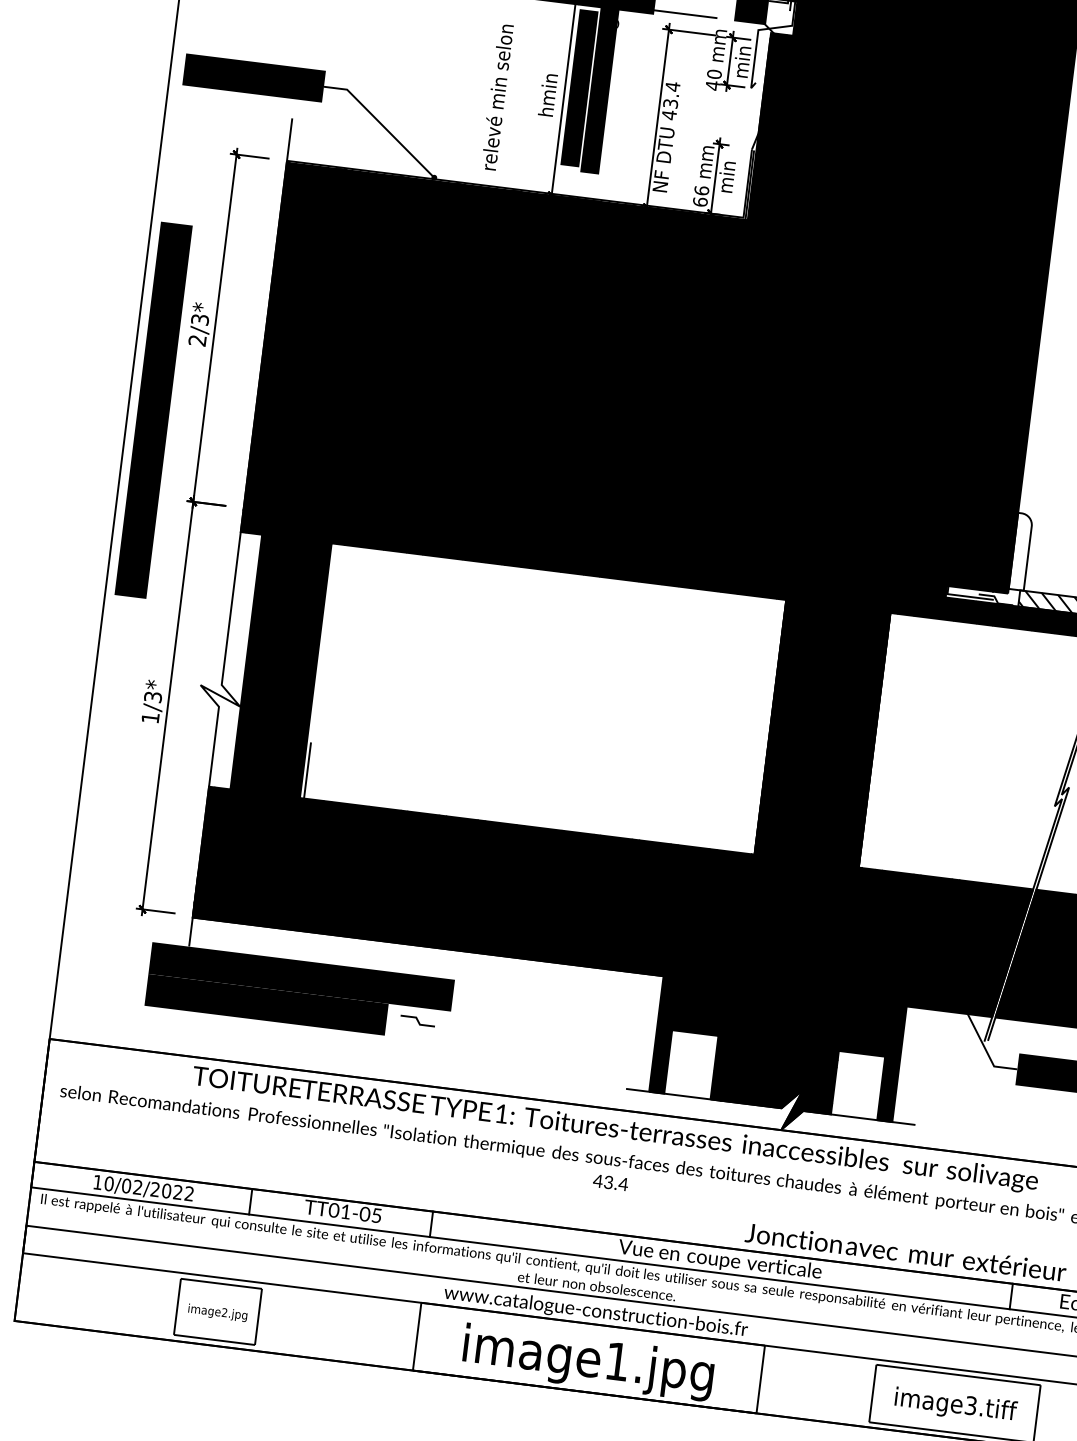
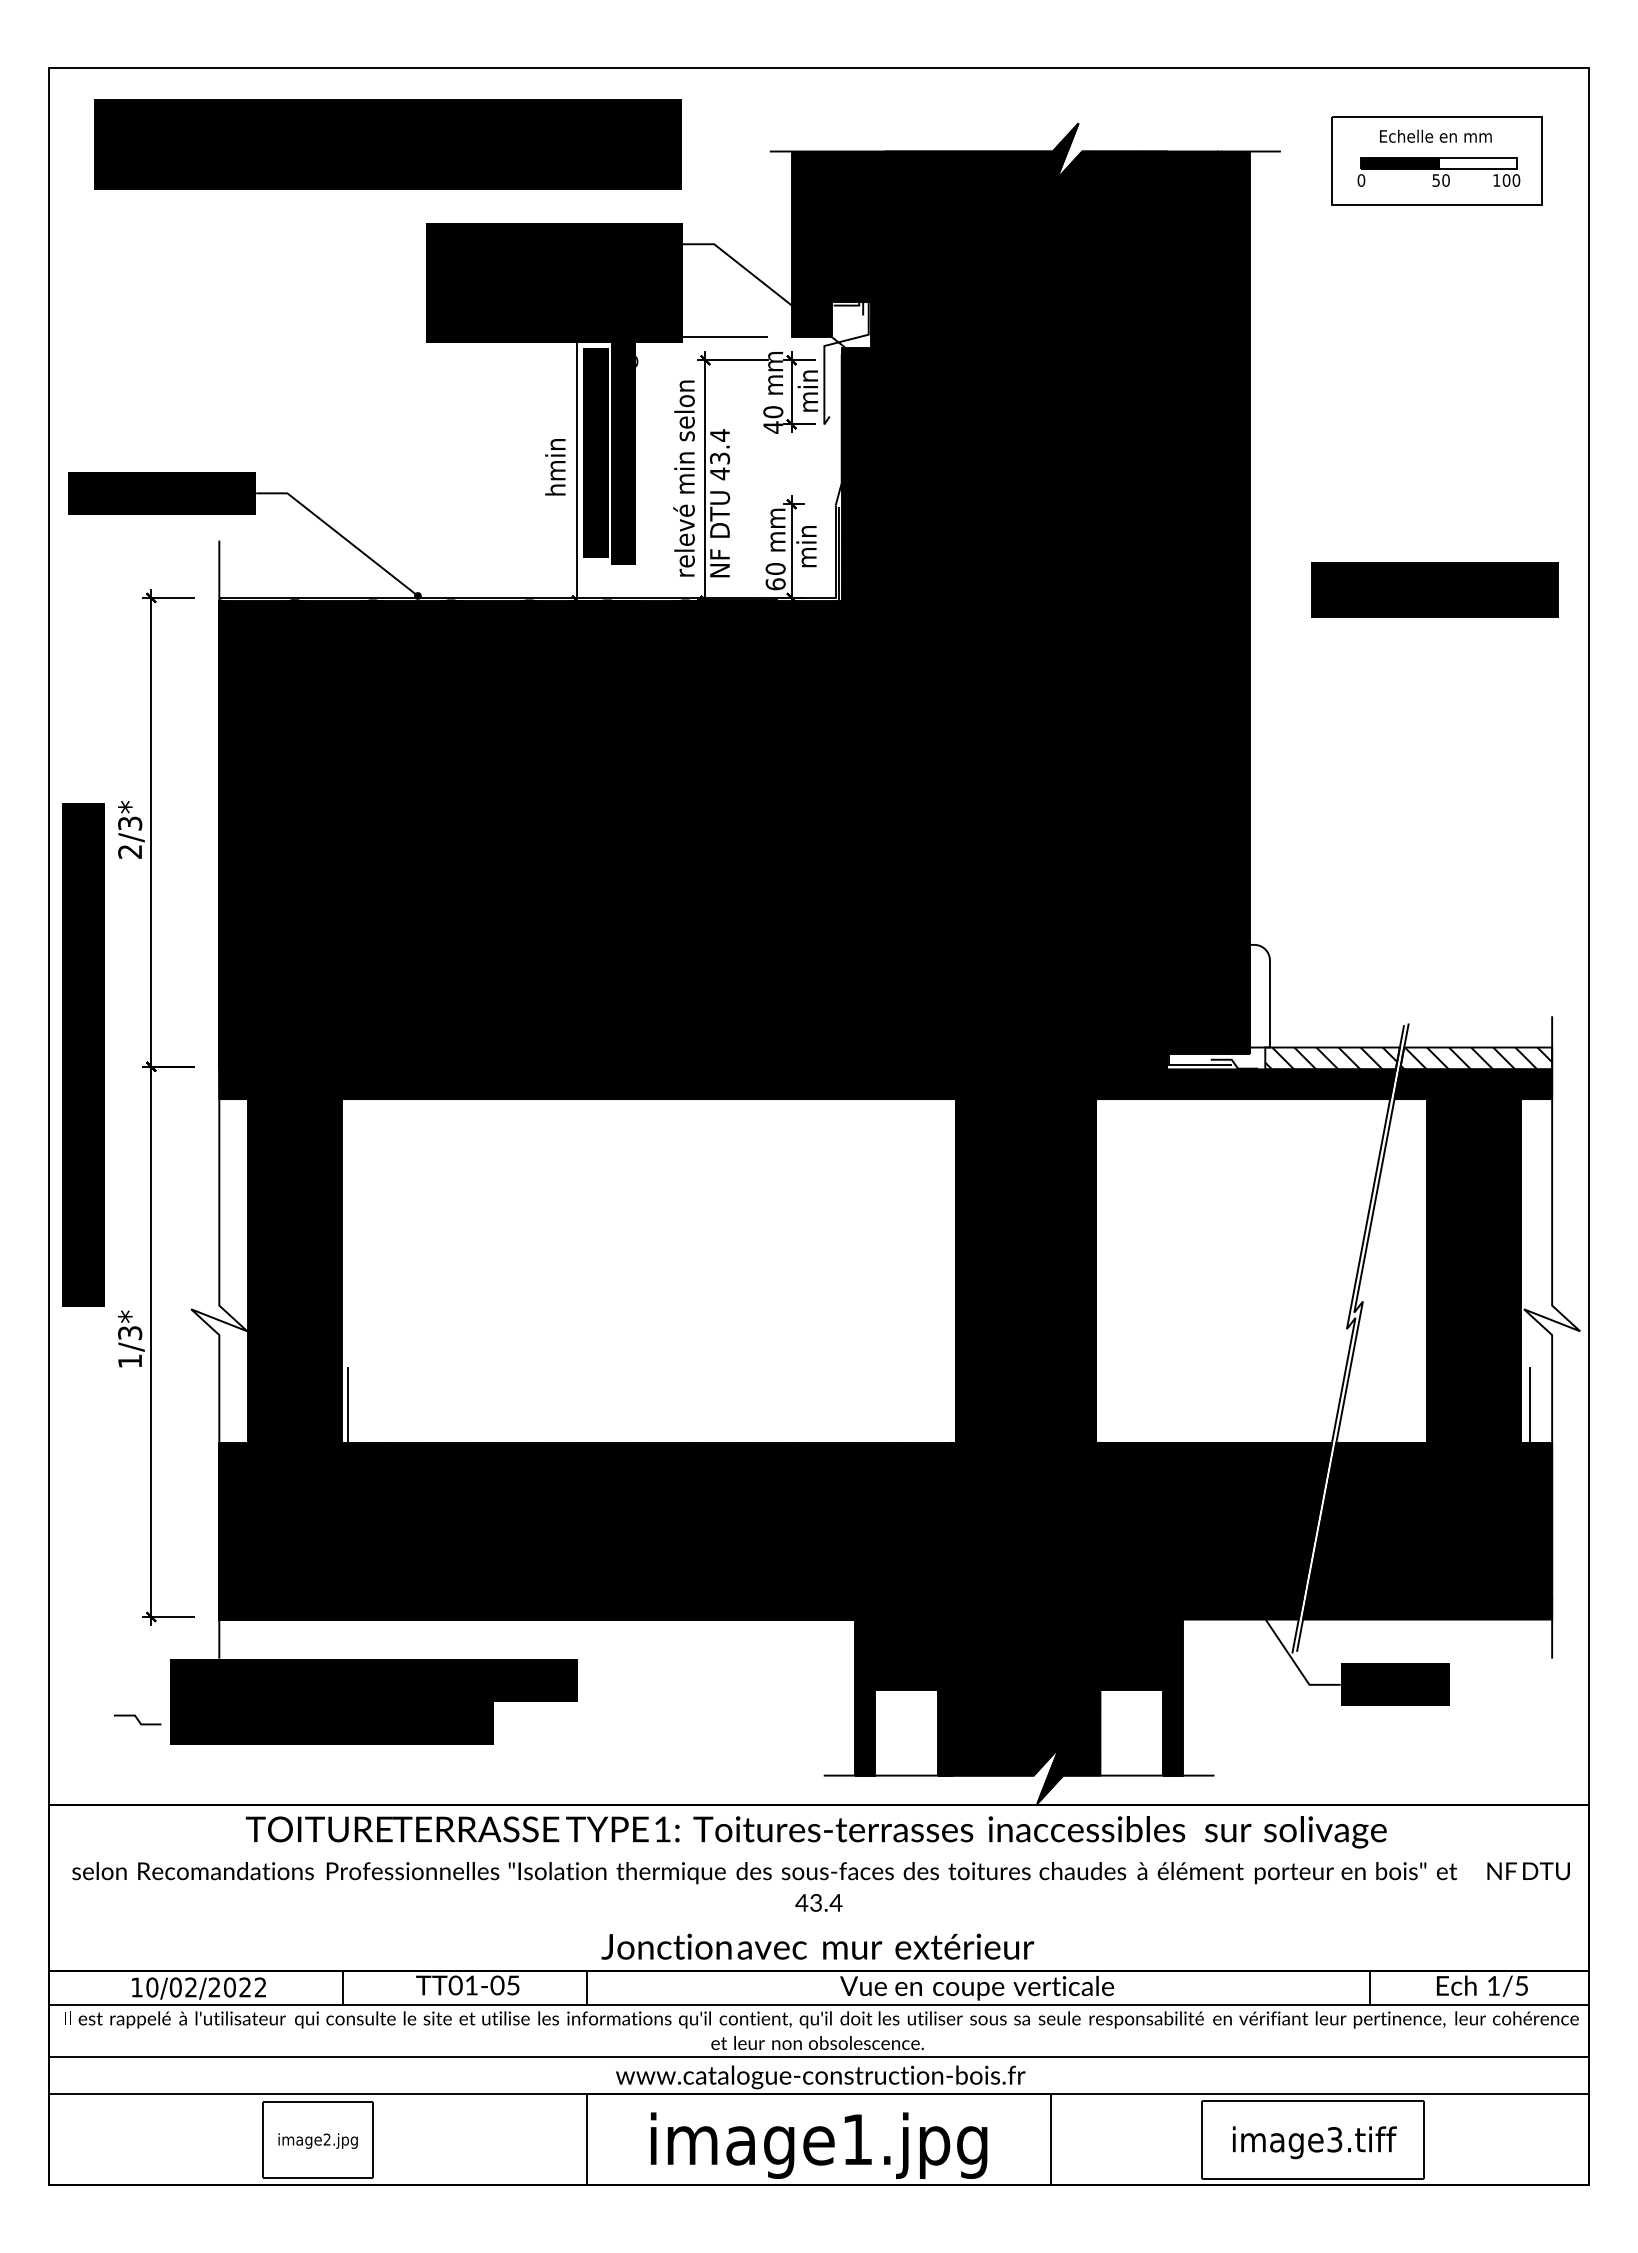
text: (496, 97) -> (683, 478), moved
text: (701, 190) -> (775, 568), 66 -> 60
text: (153, 410) -> (83, 1054), moved
line: (417, 1020) -> (137, 1719), moved
text: (905, 1252) -> (817, 1946), moved

